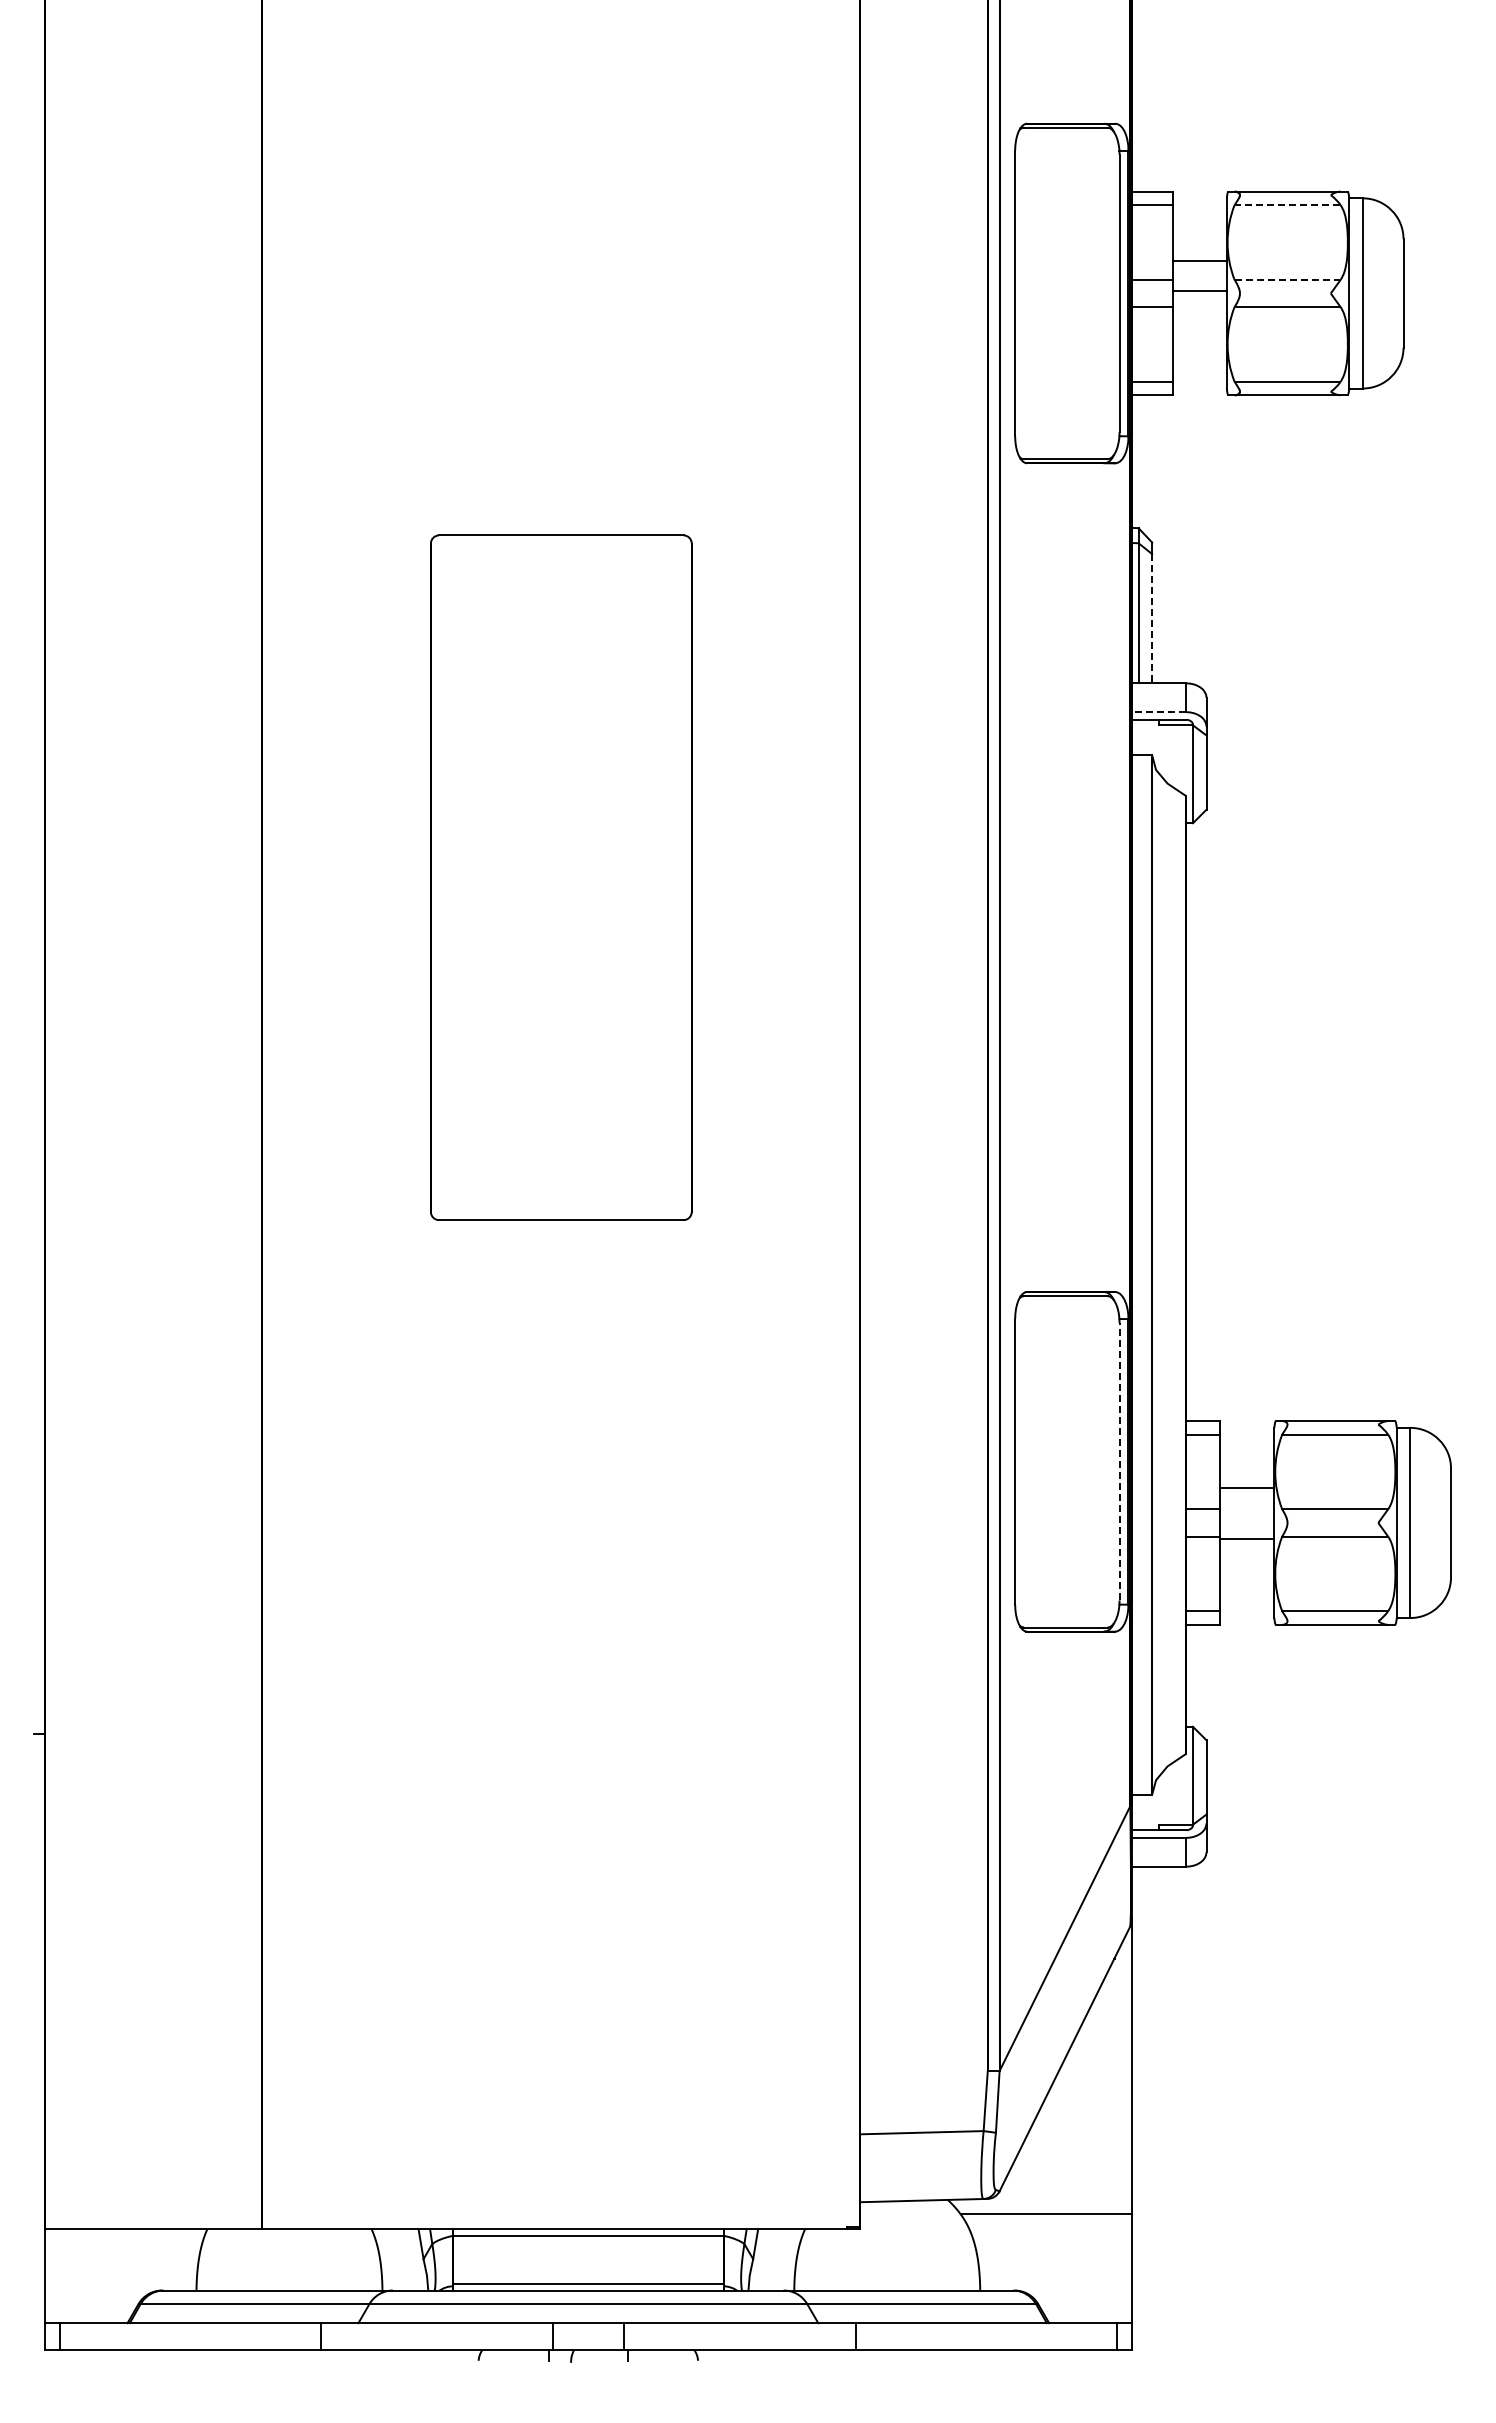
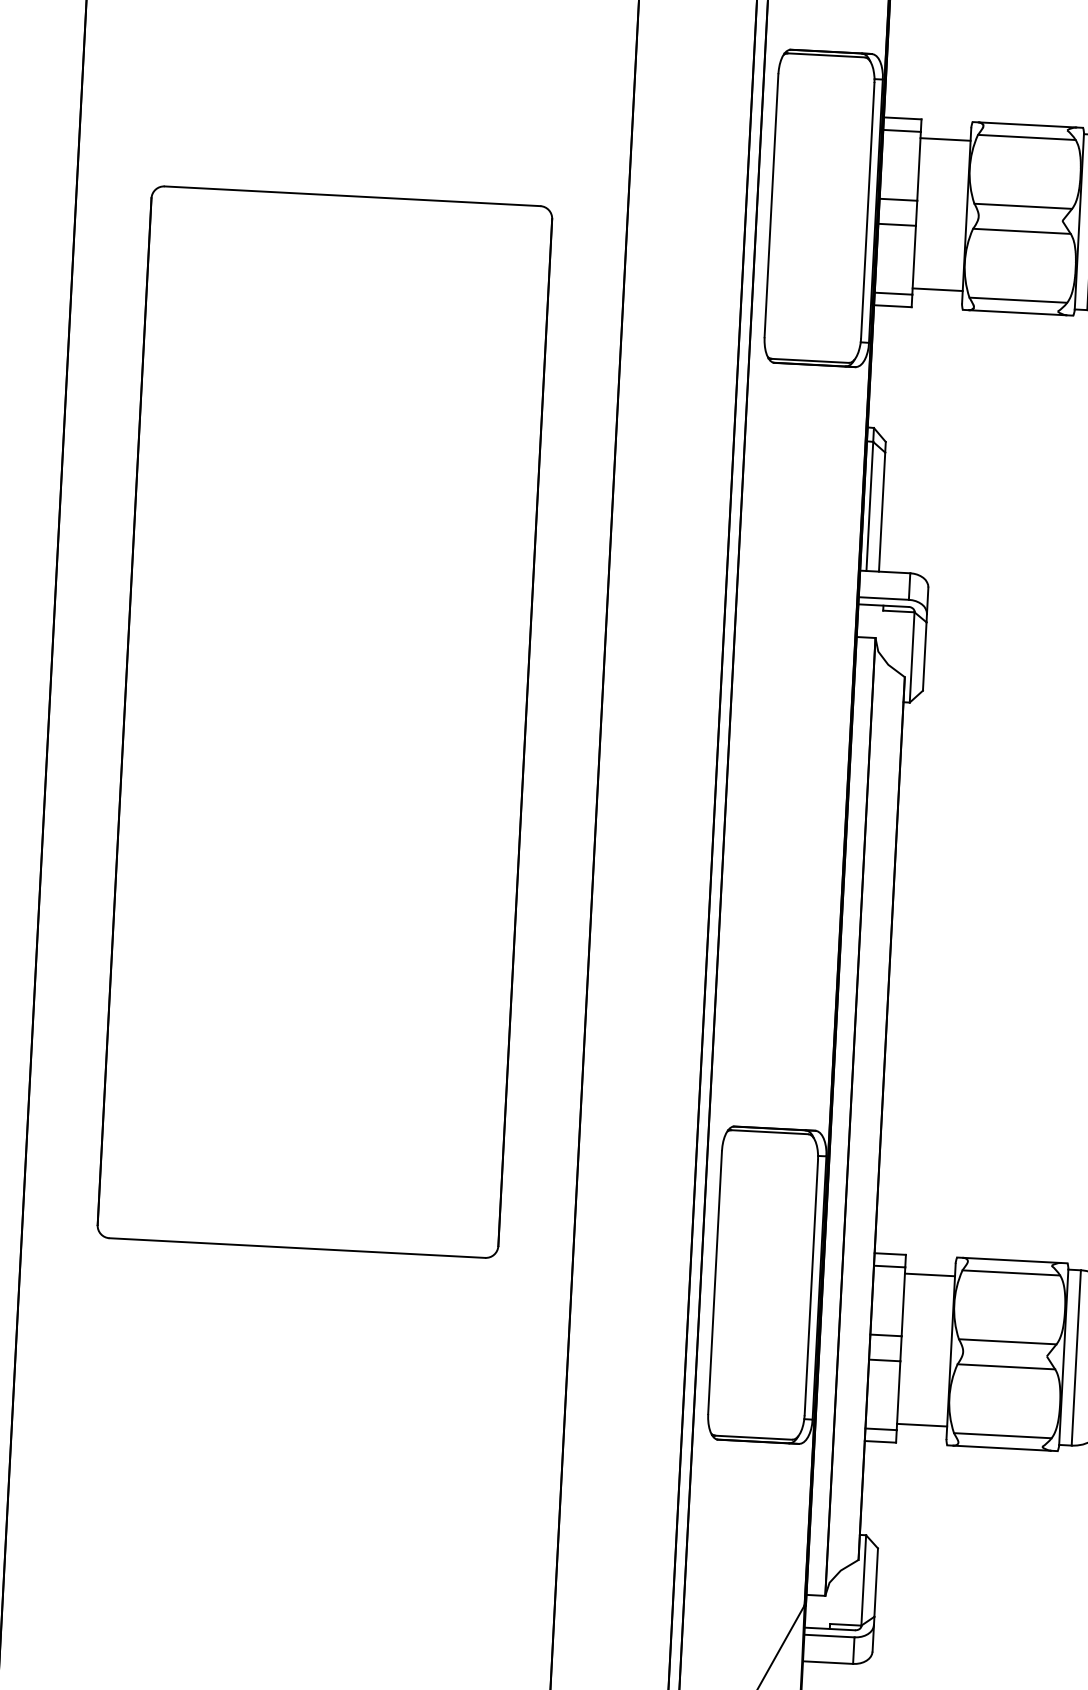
line: (1287, 205) -> (1026, 137), dashed -> solid
line: (1199, 260) -> (945, 139), moved
line: (1287, 279) -> (1023, 205), dashed -> solid
line: (1199, 290) -> (937, 289), moved
line: (1152, 618) -> (882, 511), dashed -> solid
line: (1158, 712) -> (883, 598), dashed -> solid
part: (561, 877) -> (325, 722), size x1.67
line: (1119, 1461) -> (811, 1287), dashed -> solid
line: (1247, 1488) -> (930, 1275), moved
line: (1247, 1539) -> (922, 1425), moved

